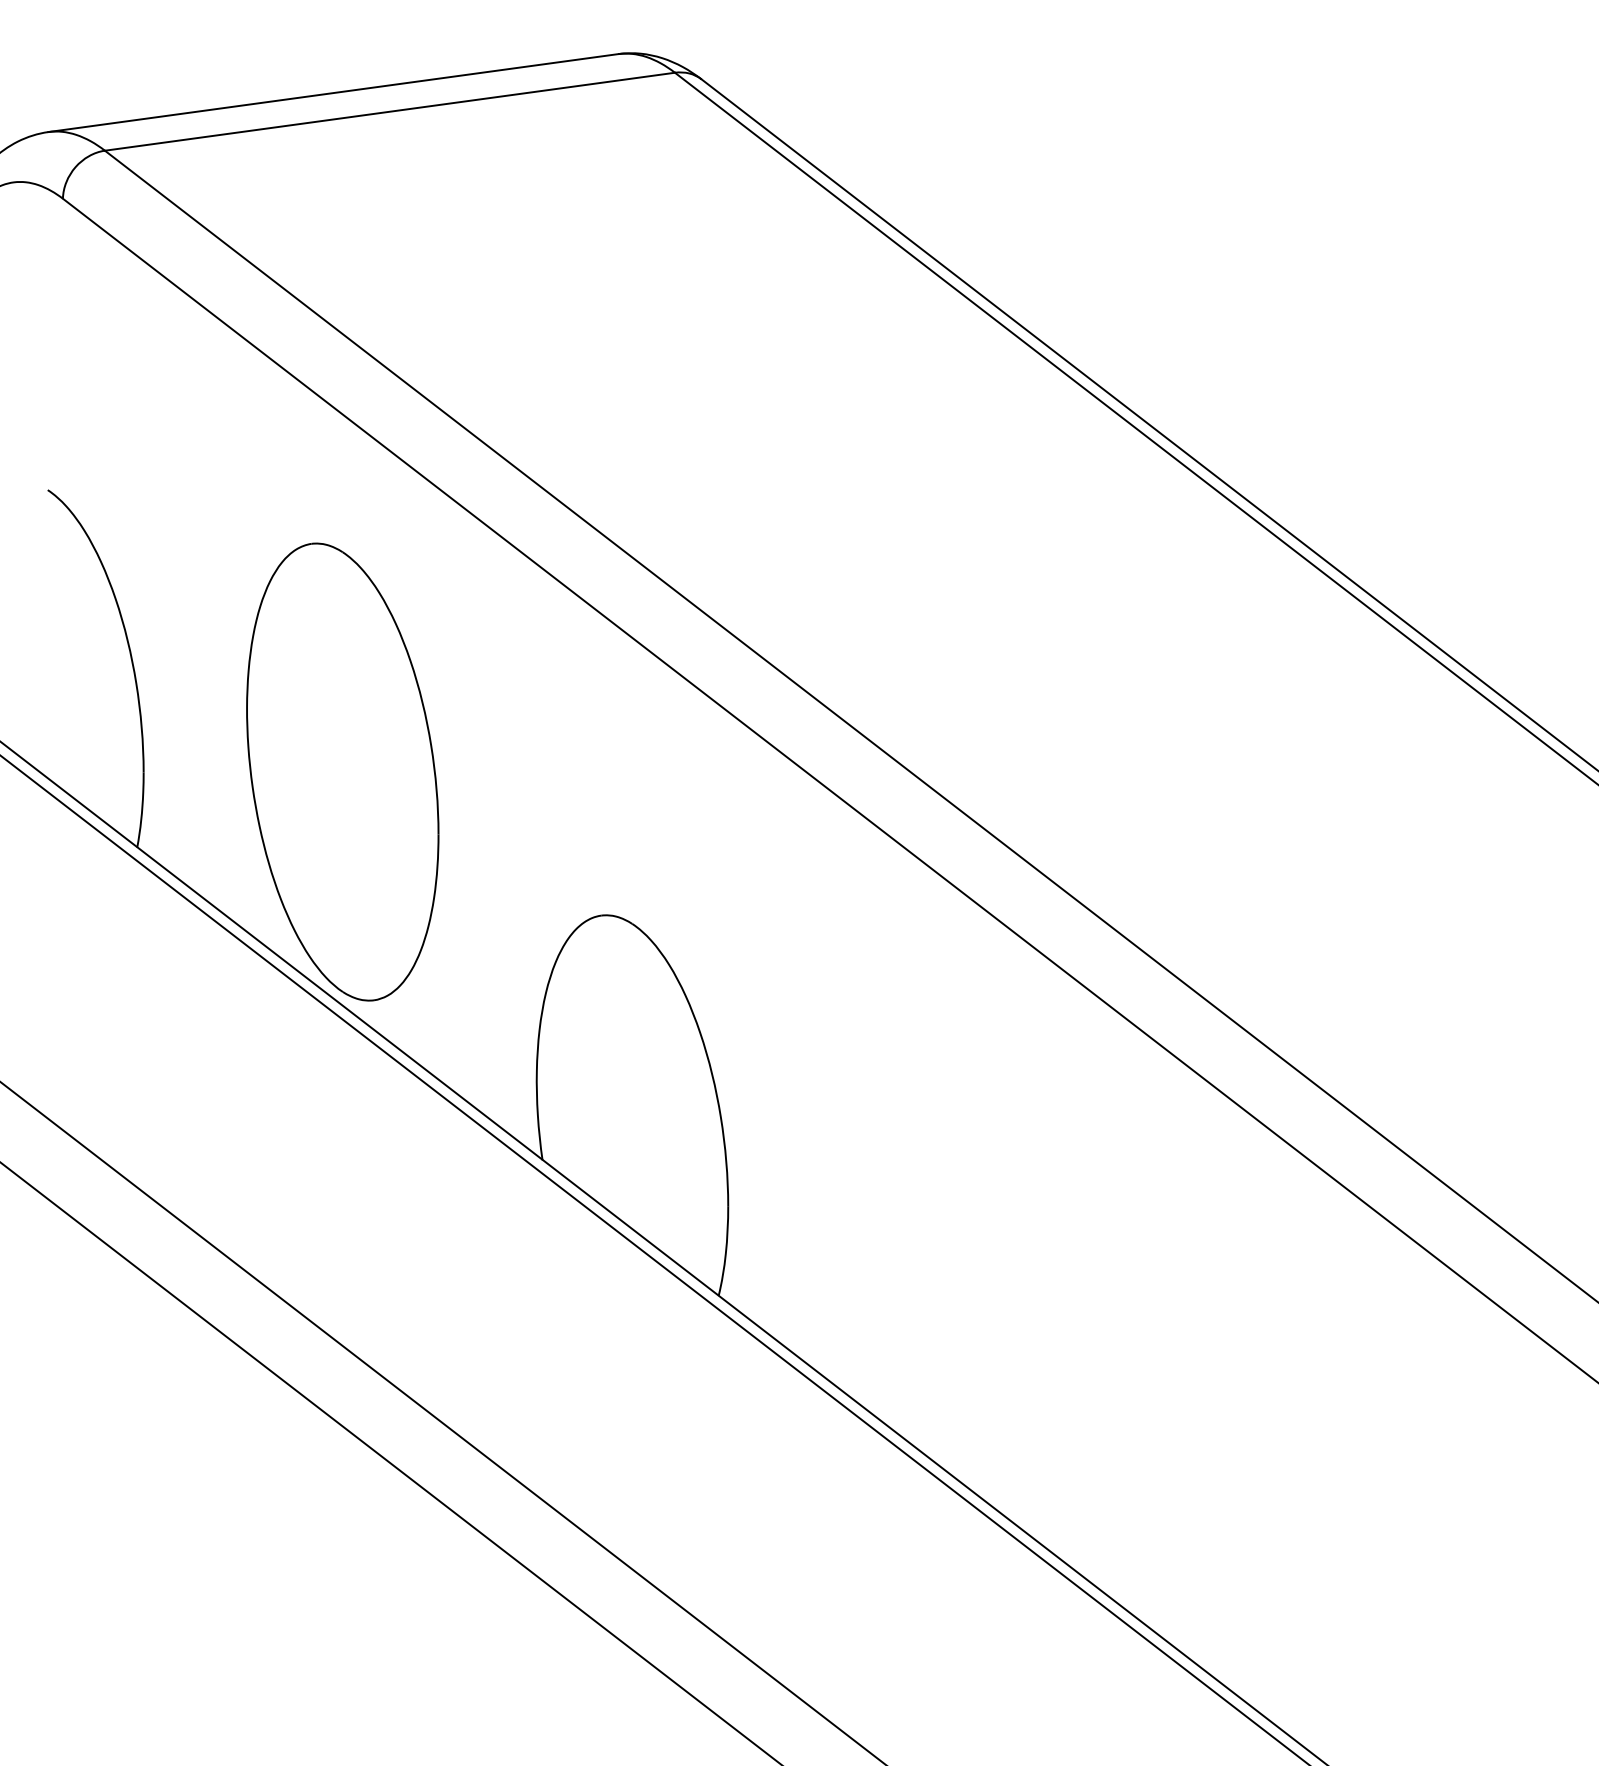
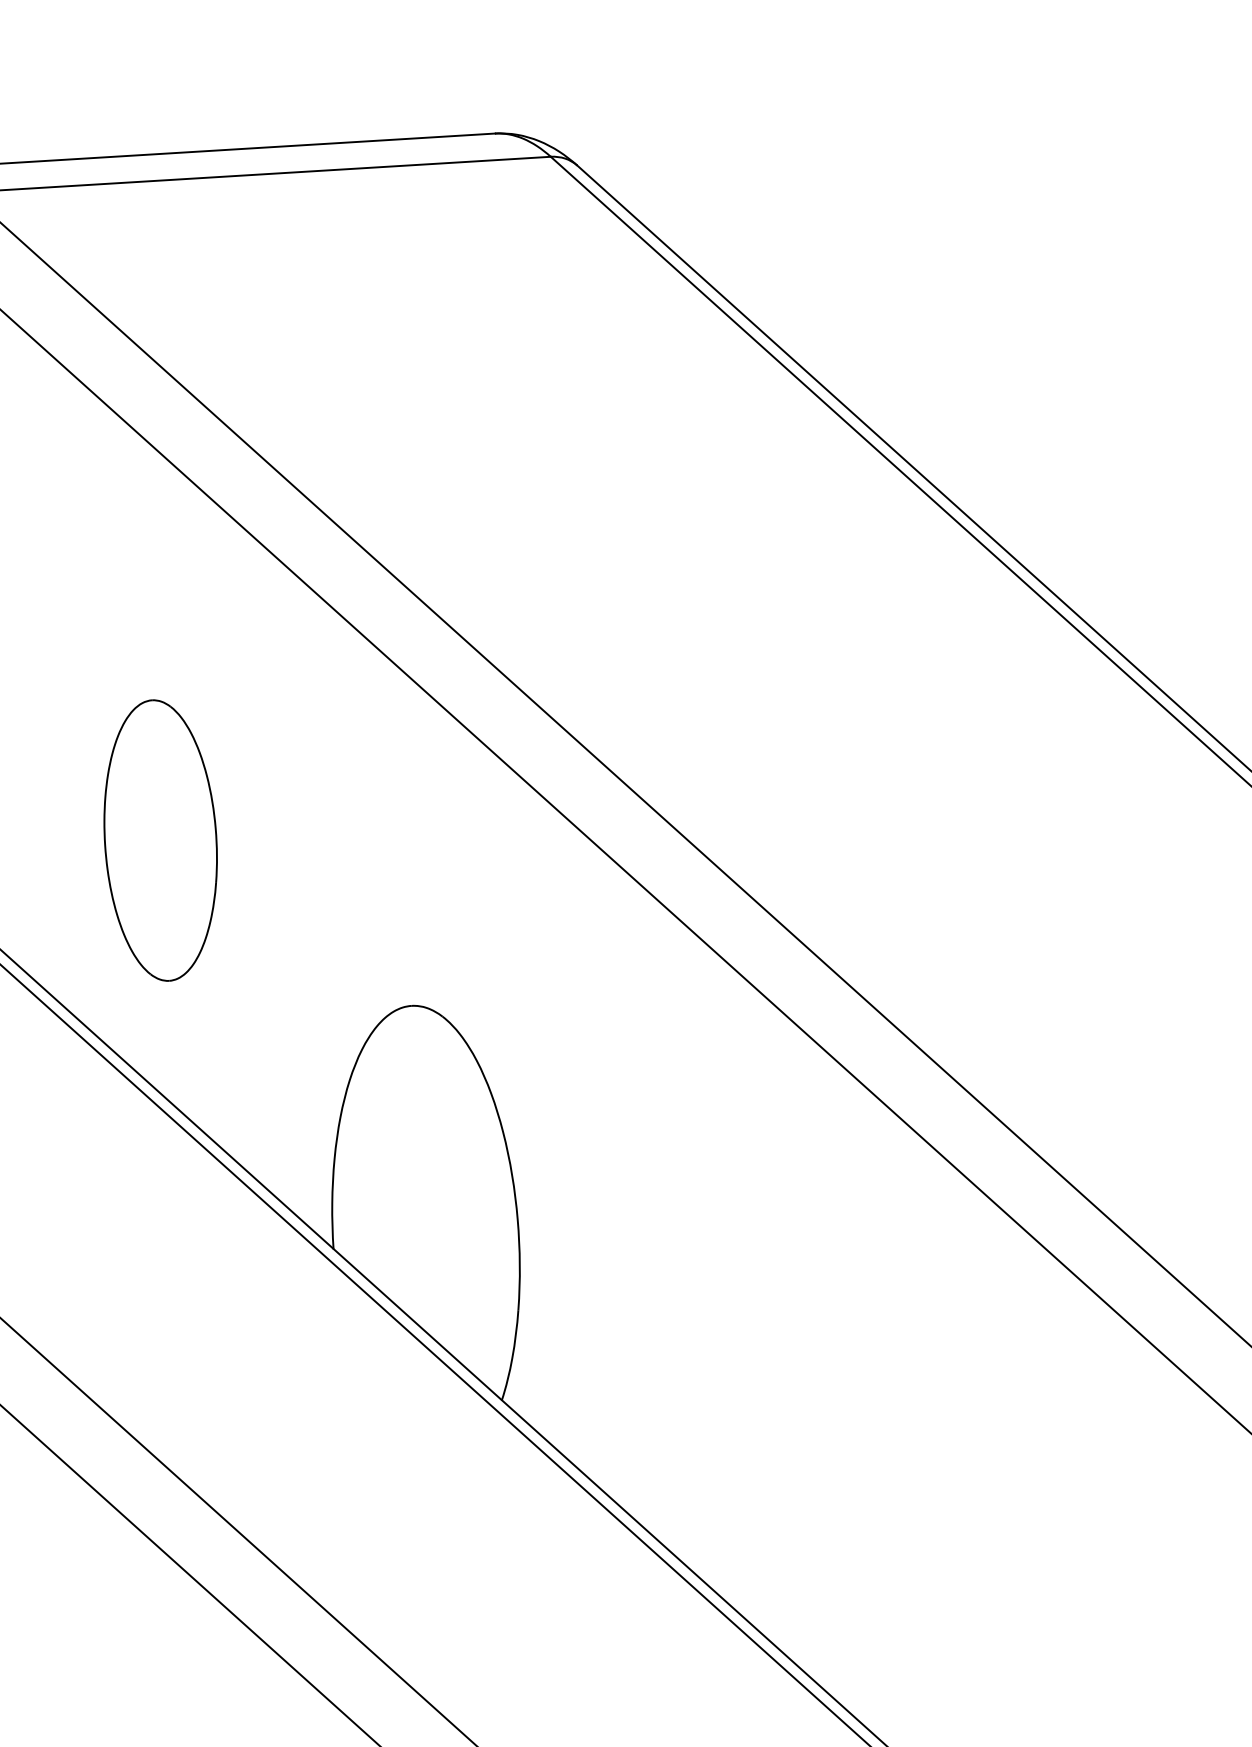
part: (342, 771) -> (160, 839), size x0.6

